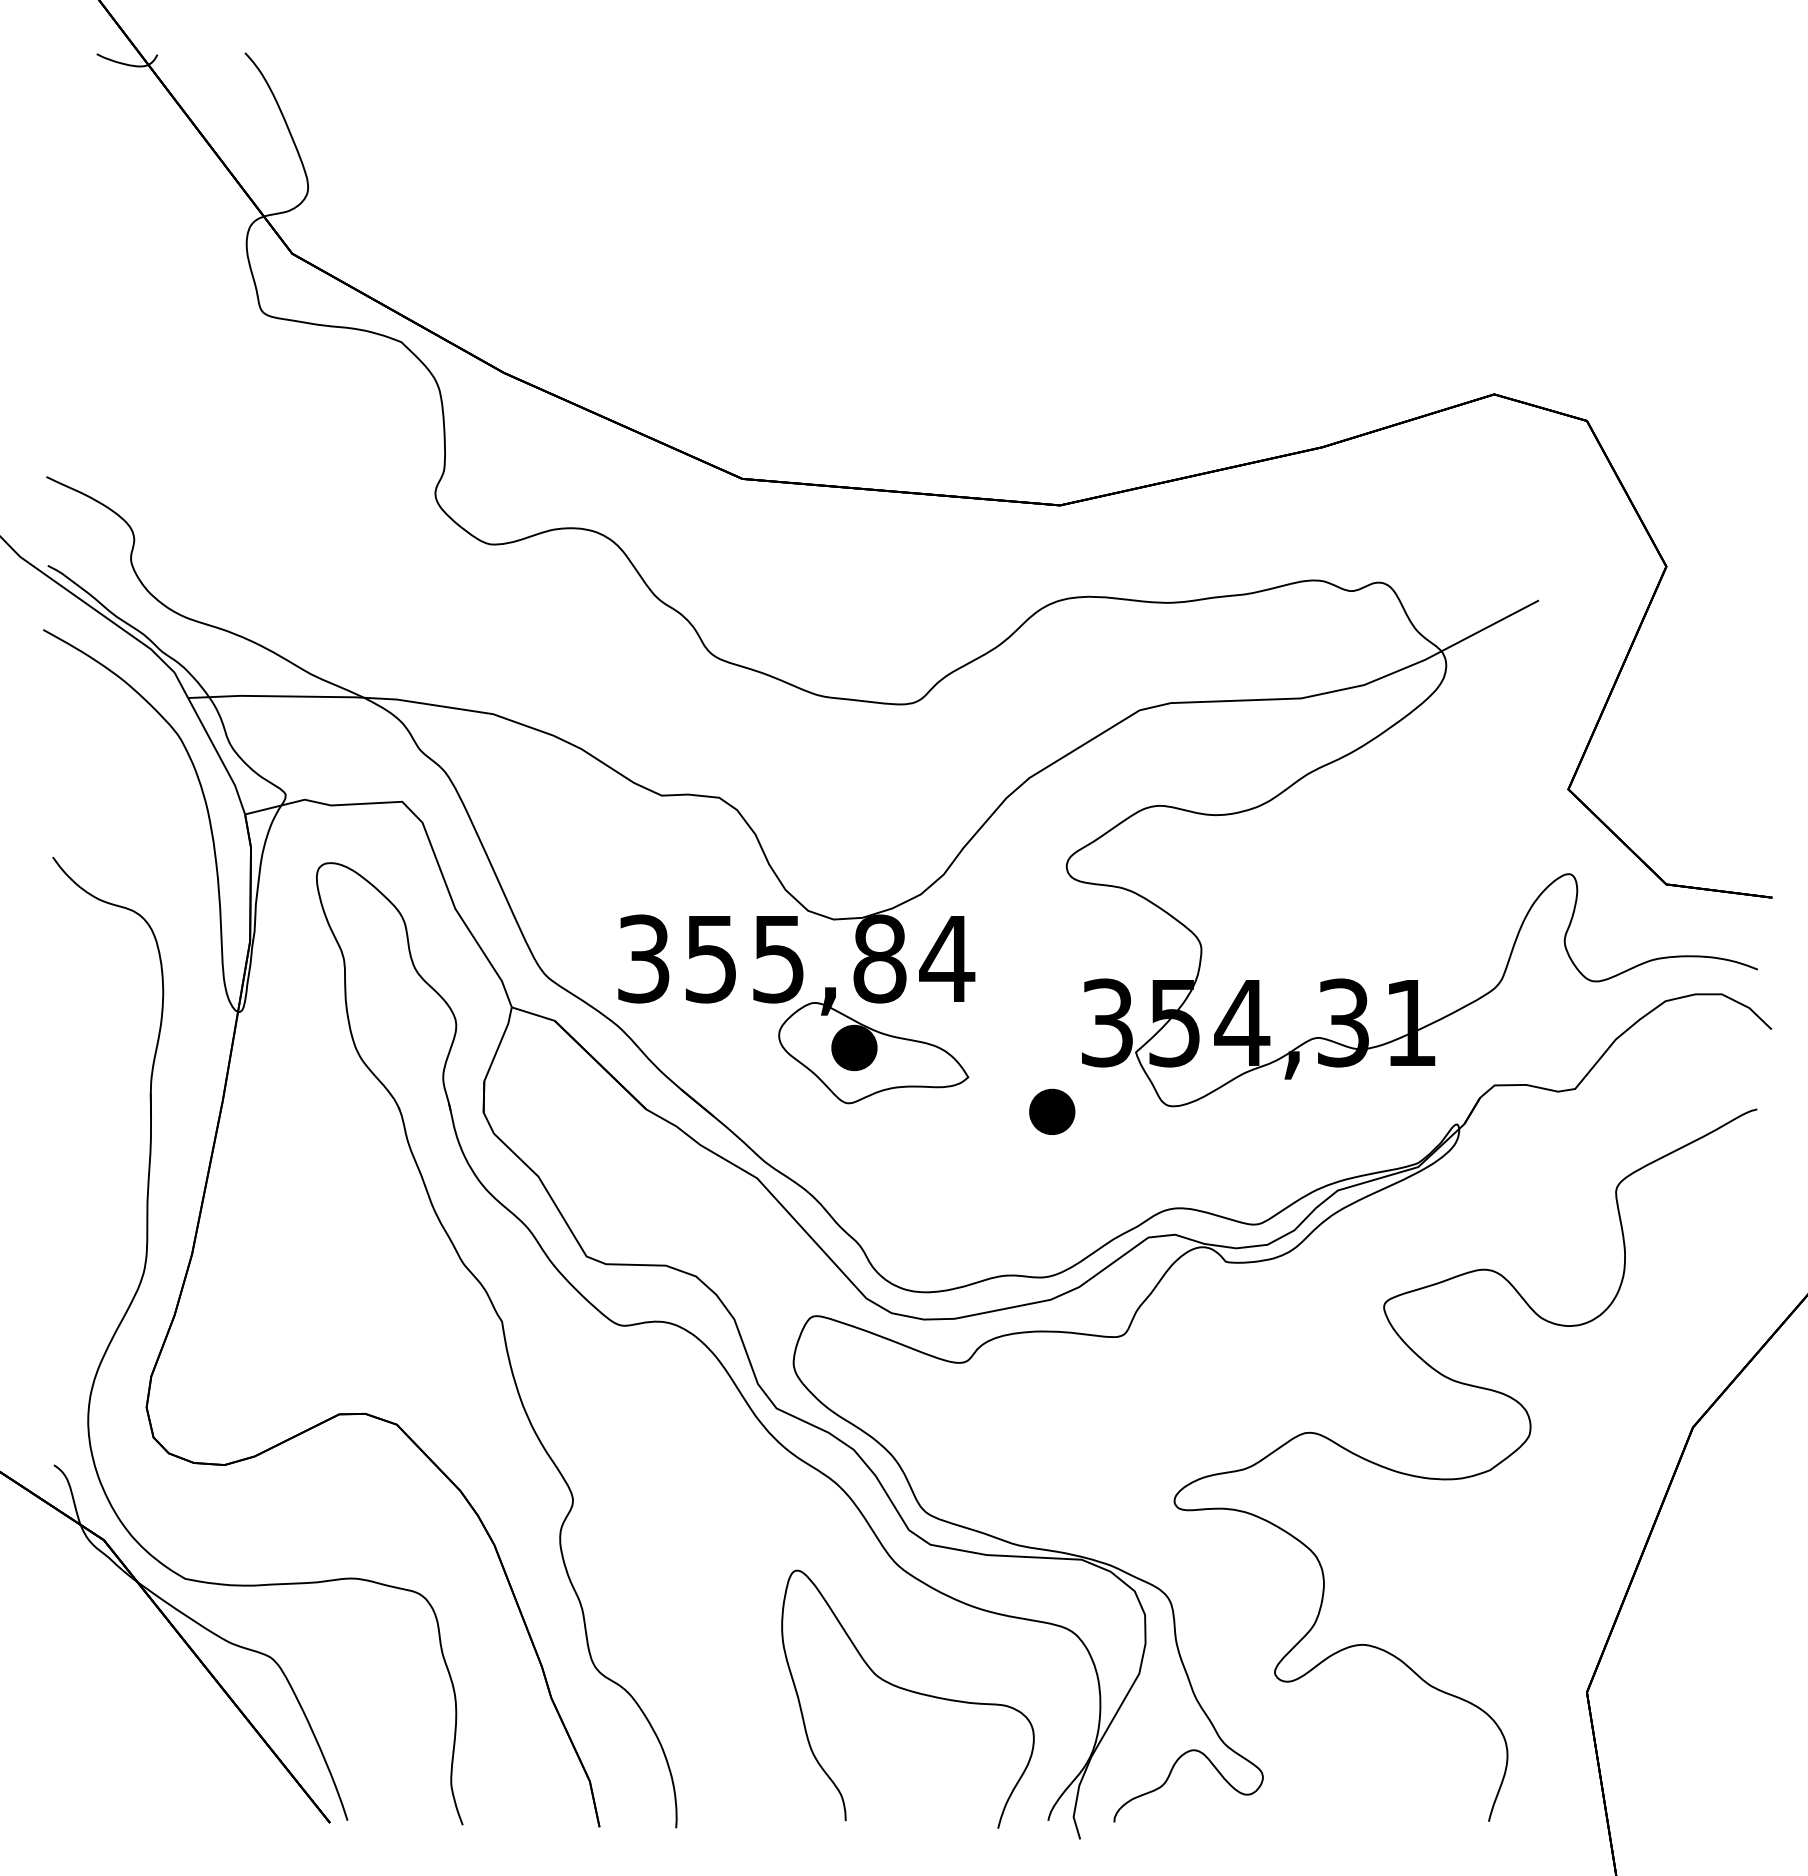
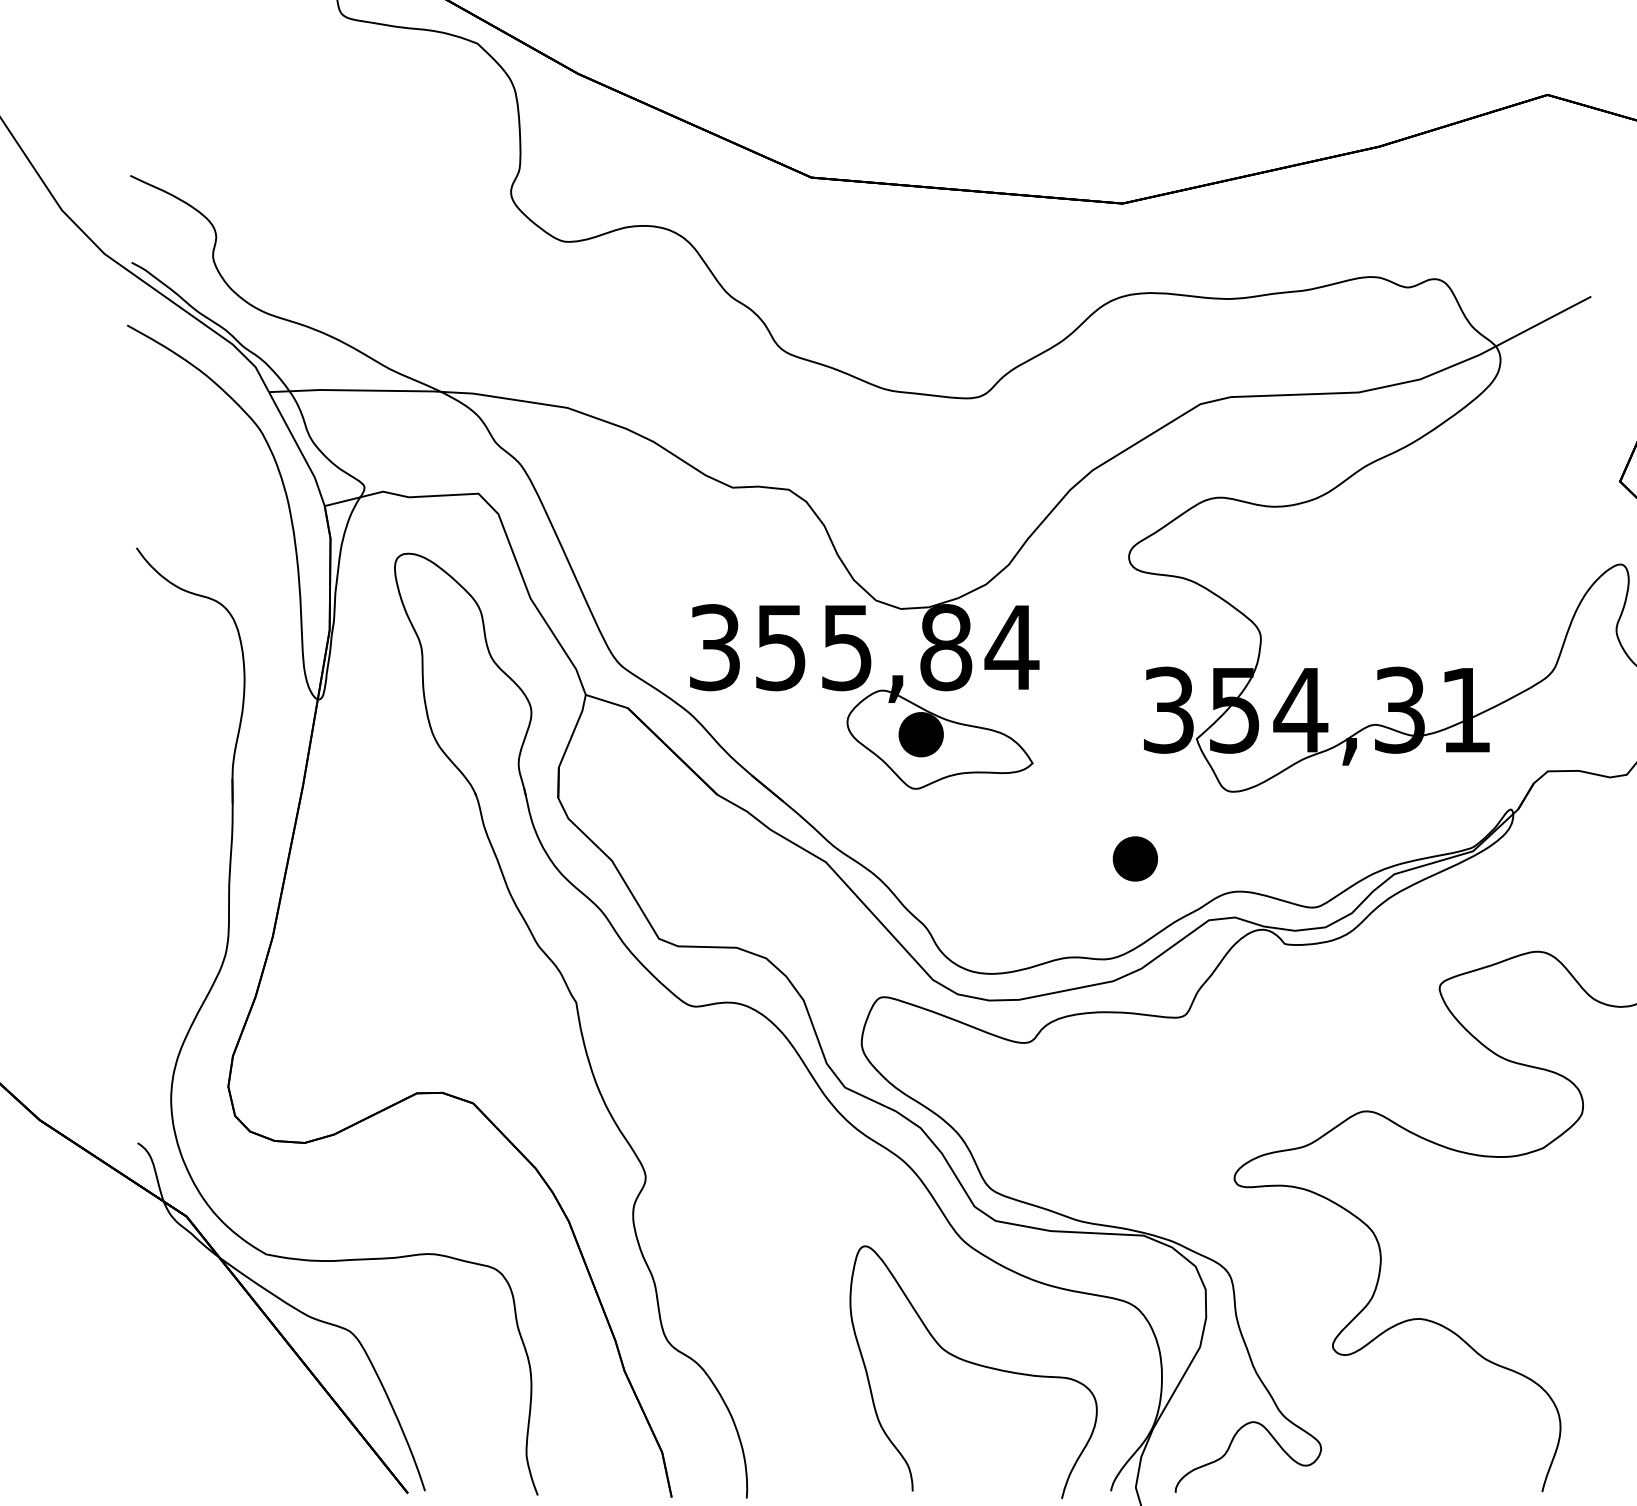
part: (1052, 1111) -> (1135, 858), moved

